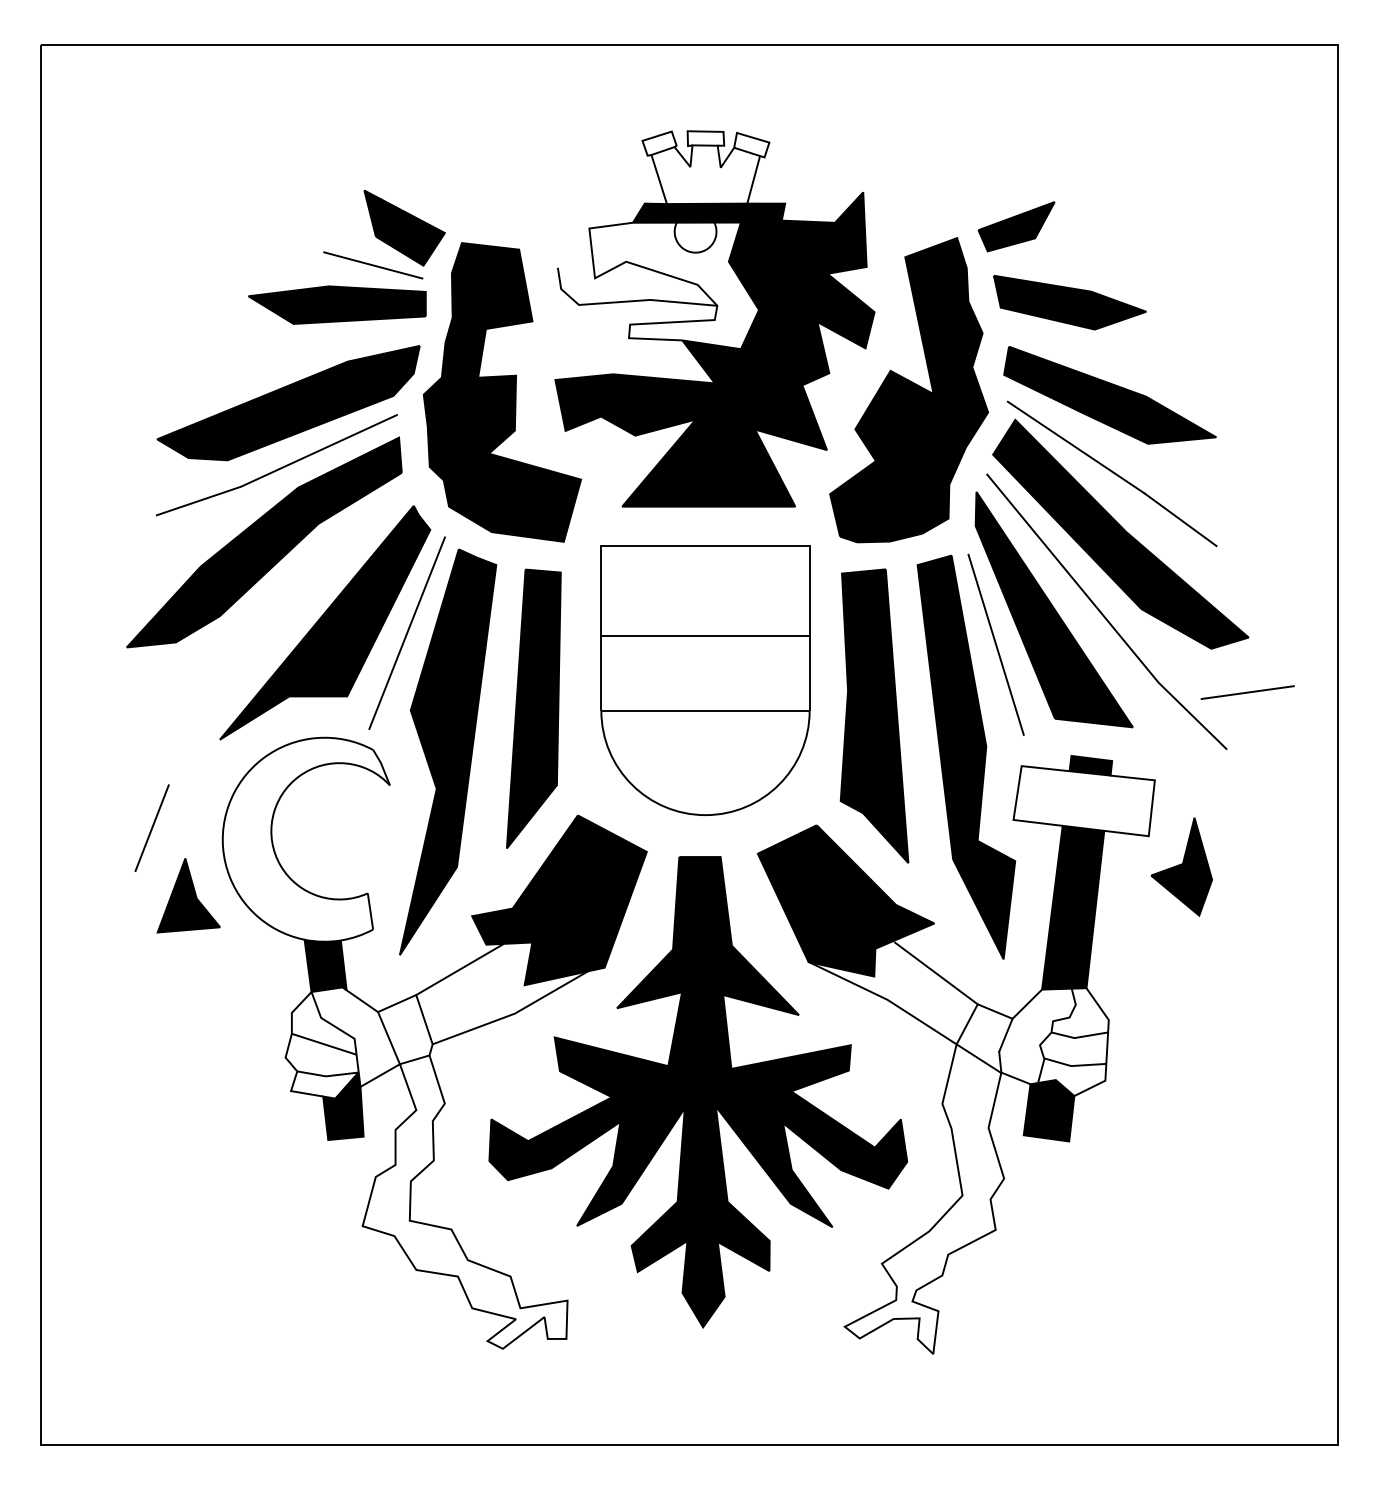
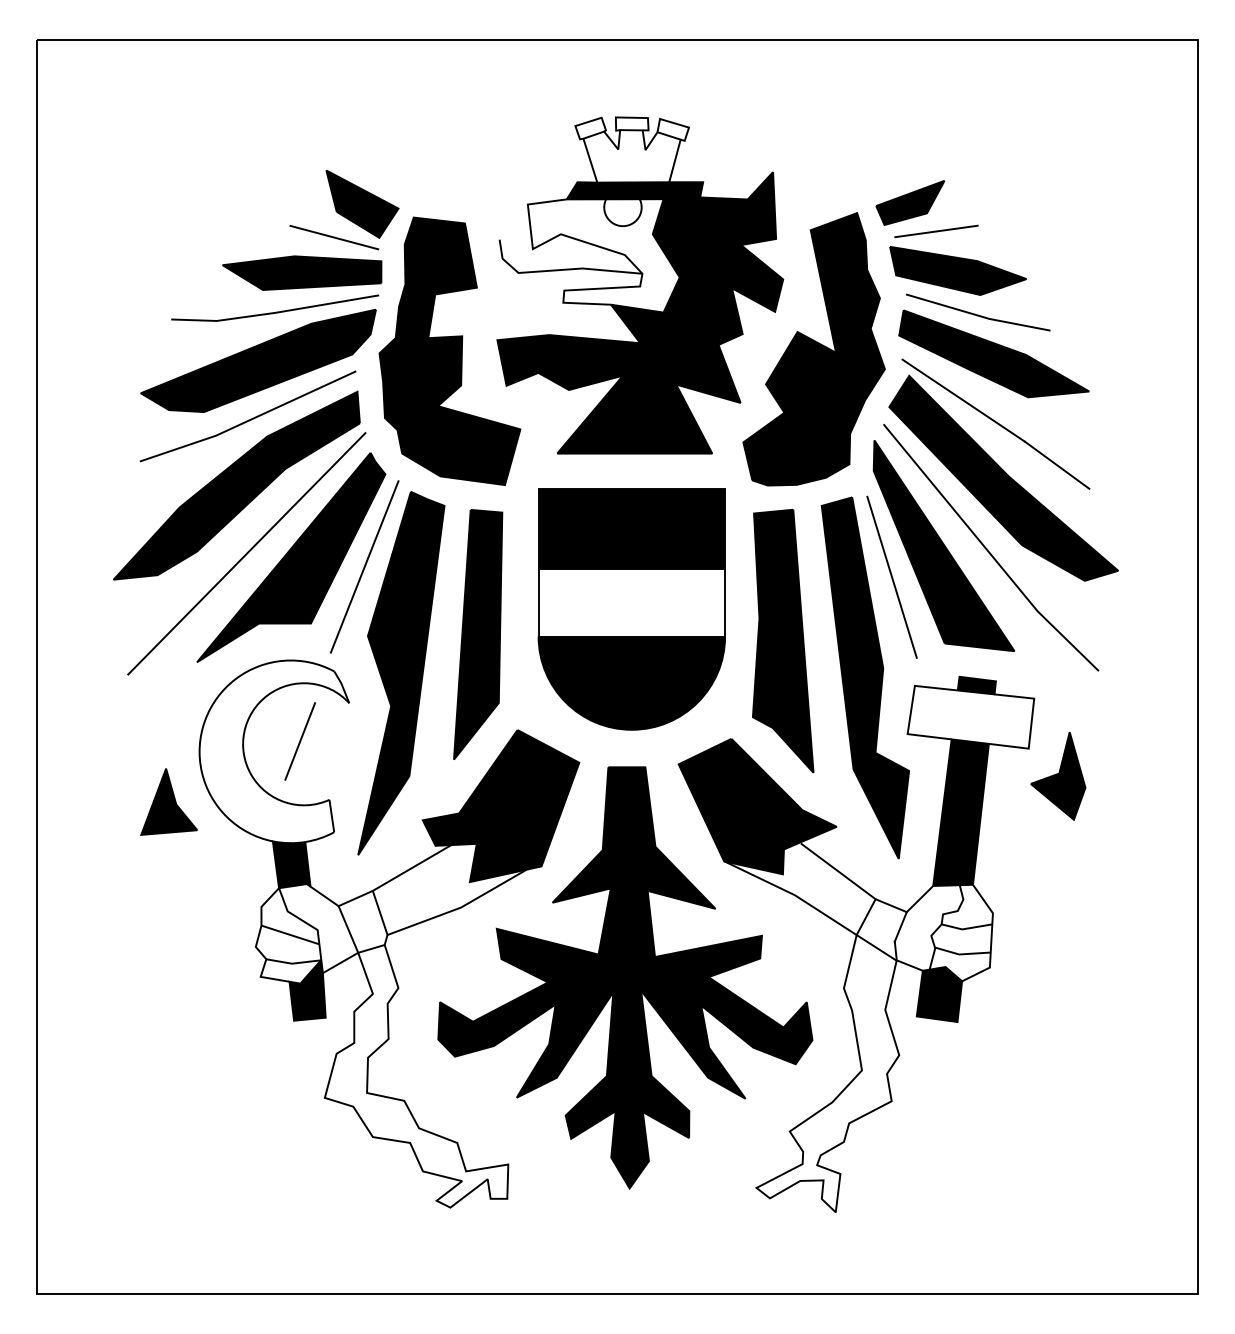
line: (307, 348) -> (275, 311), added
line: (1092, 351) -> (978, 314), added
fill: (705, 591) -> (631, 529), added
line: (275, 618) -> (246, 553), added
line: (1247, 692) -> (936, 231), moved
fill: (705, 763) -> (631, 683), added
line: (151, 827) -> (299, 740), moved

